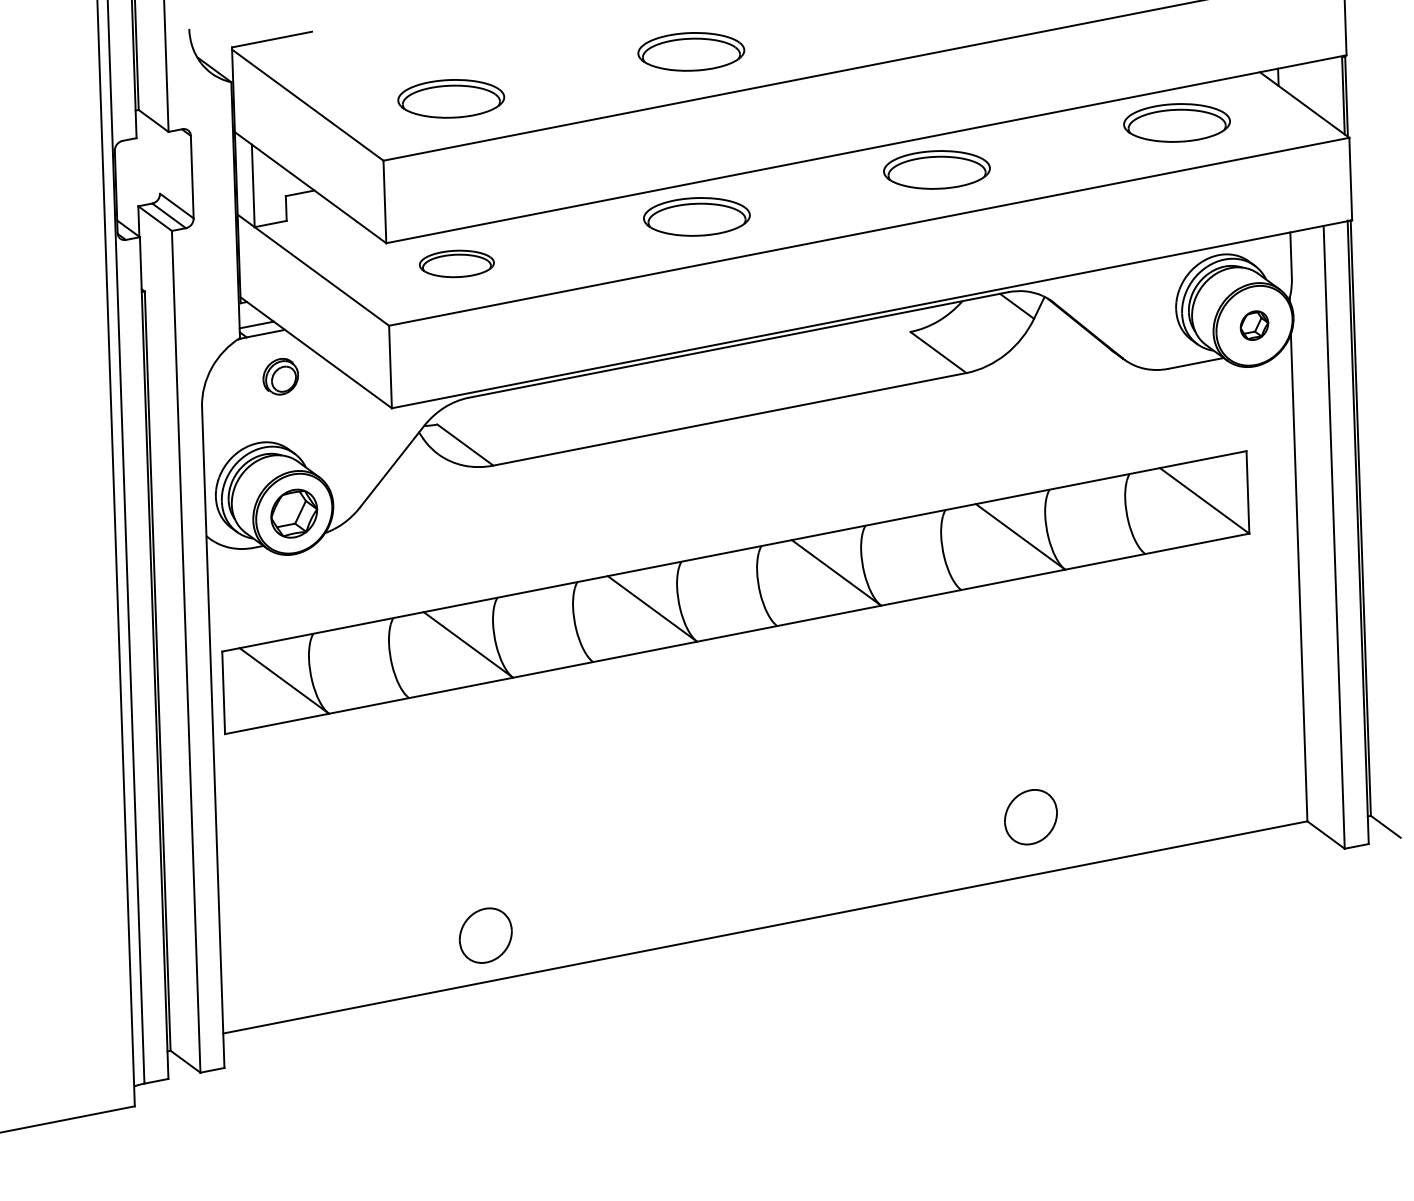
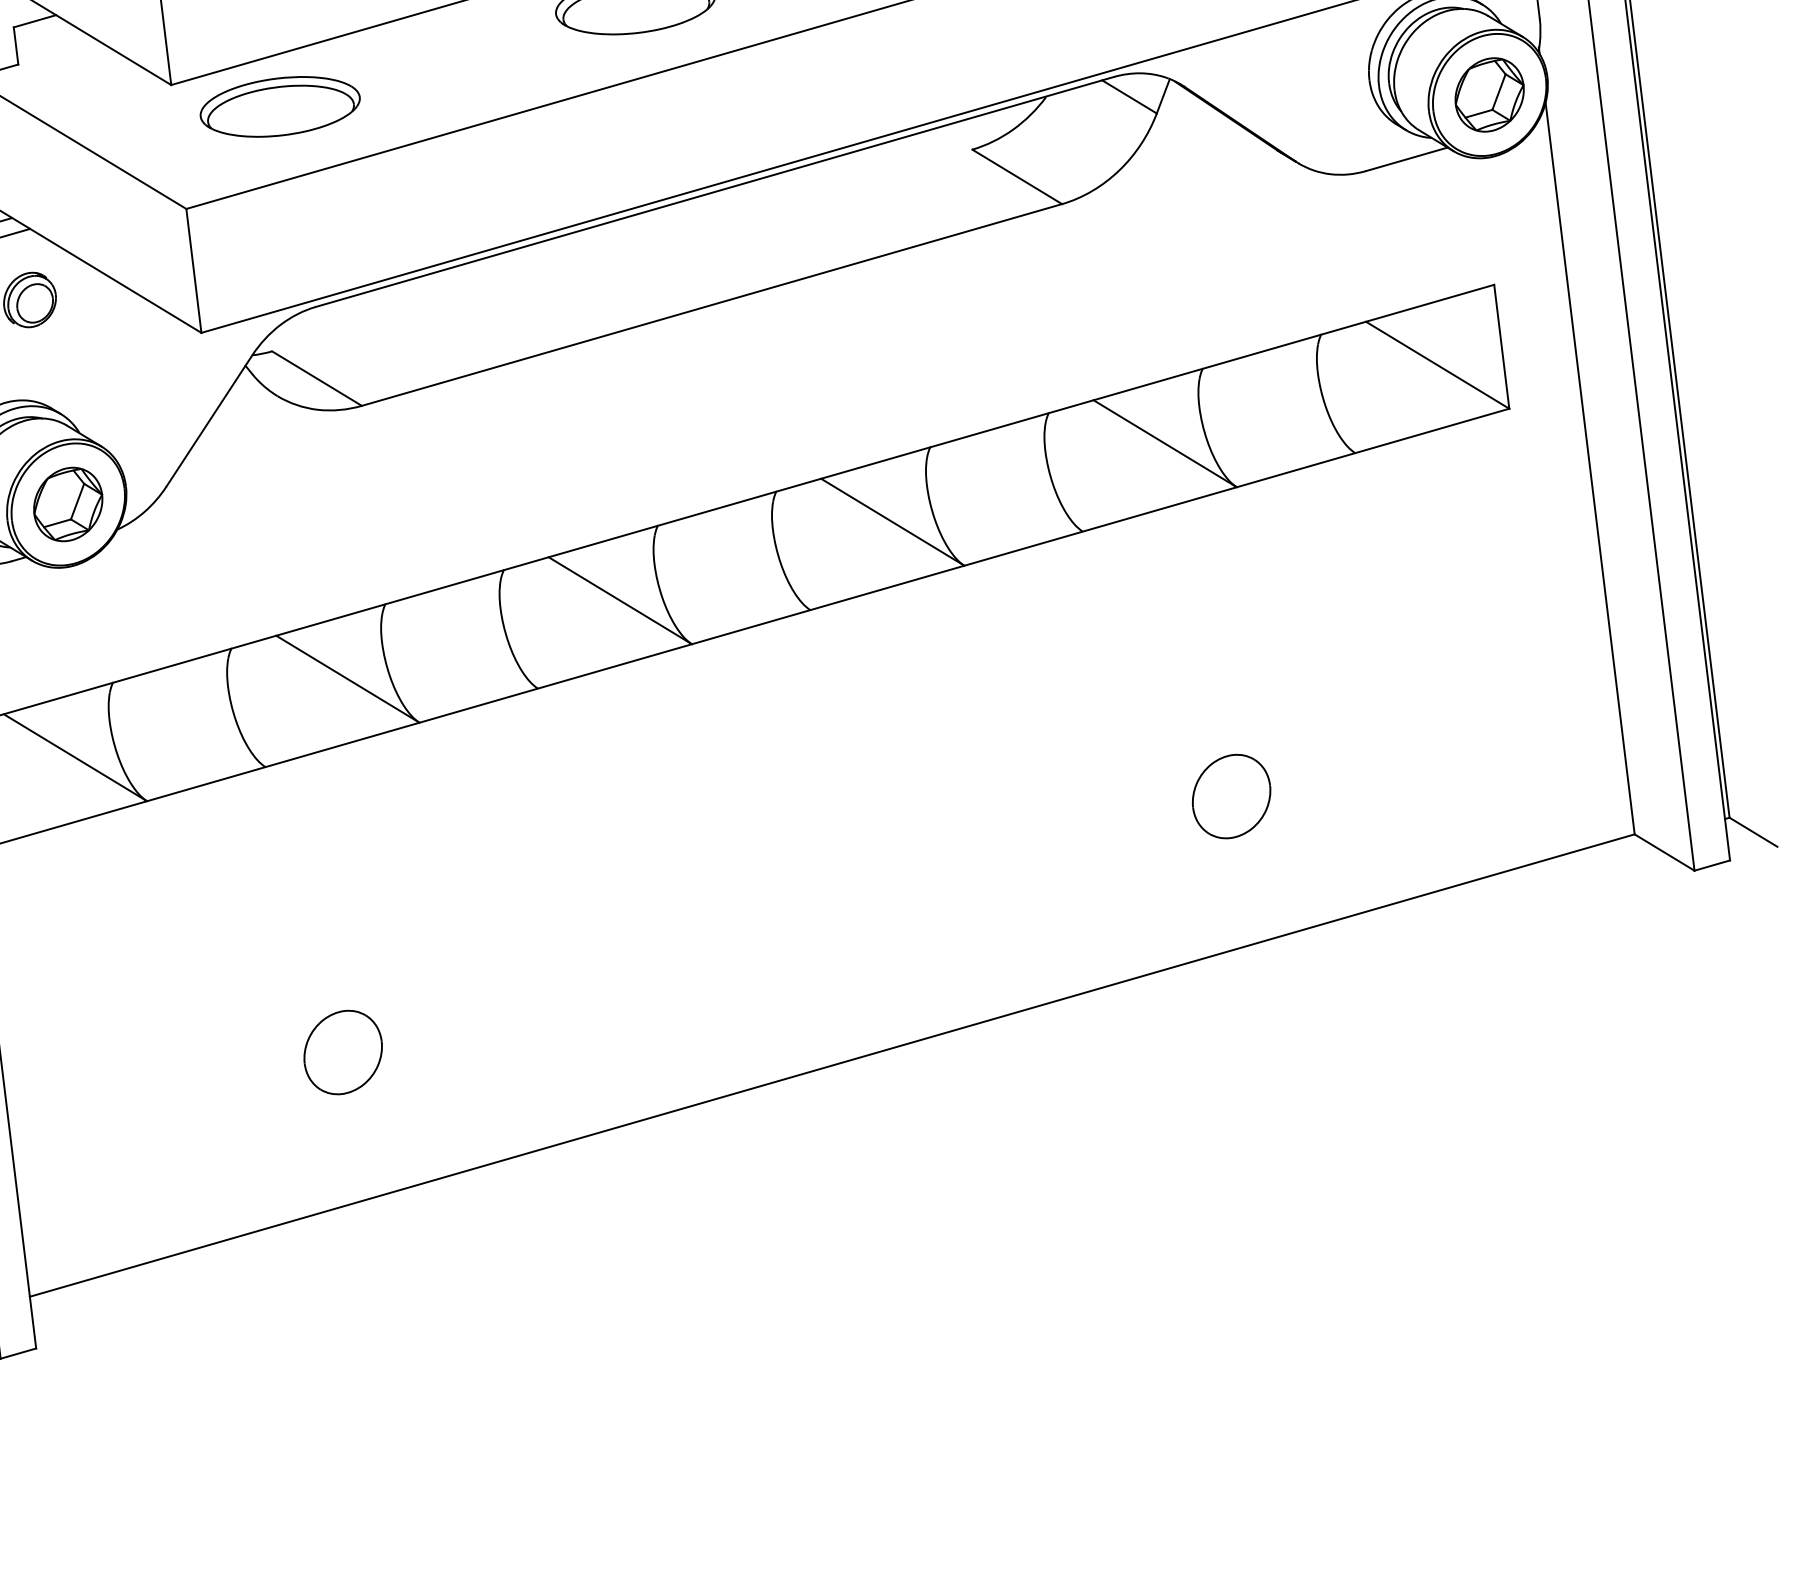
part: (456, 263) -> (279, 106), size x1.43
part: (1254, 325) -> (1489, 94), size x1.67
part: (1030, 817) -> (1230, 797), moved
part: (485, 935) -> (342, 1052), moved

